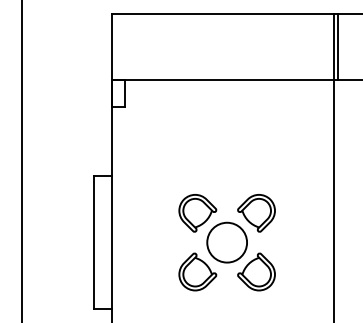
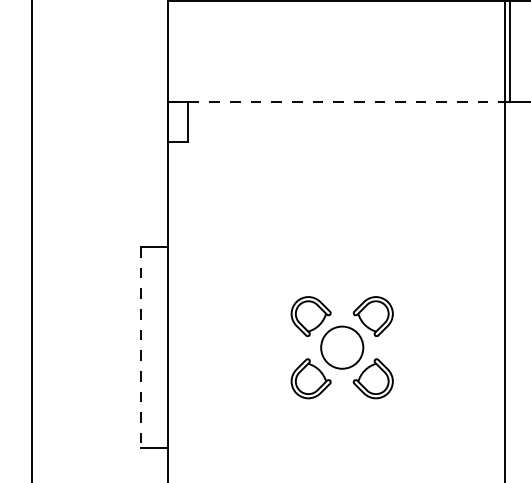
line: (223, 80) -> (336, 102), solid -> dashed
part: (226, 242) -> (341, 347), size x0.7
line: (94, 243) -> (141, 348), solid -> dashed

